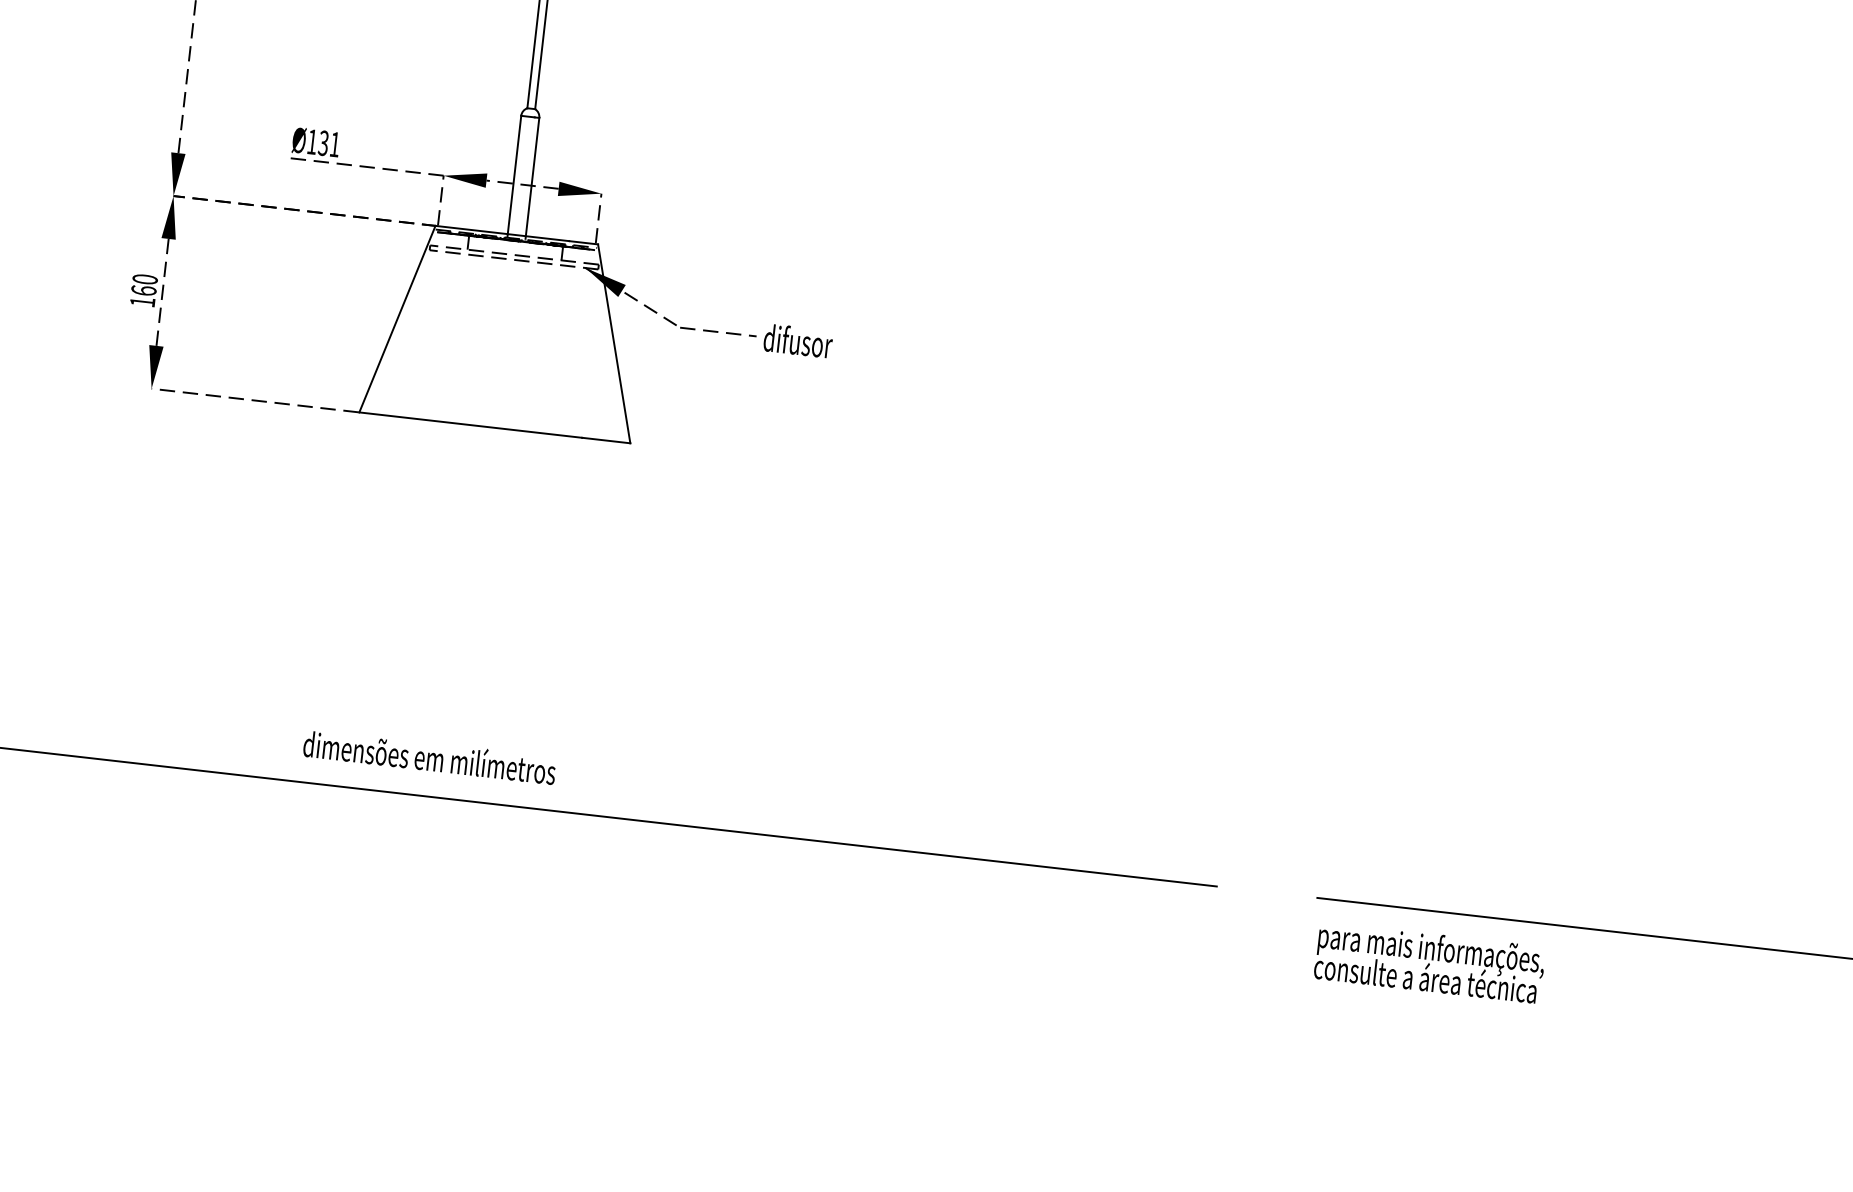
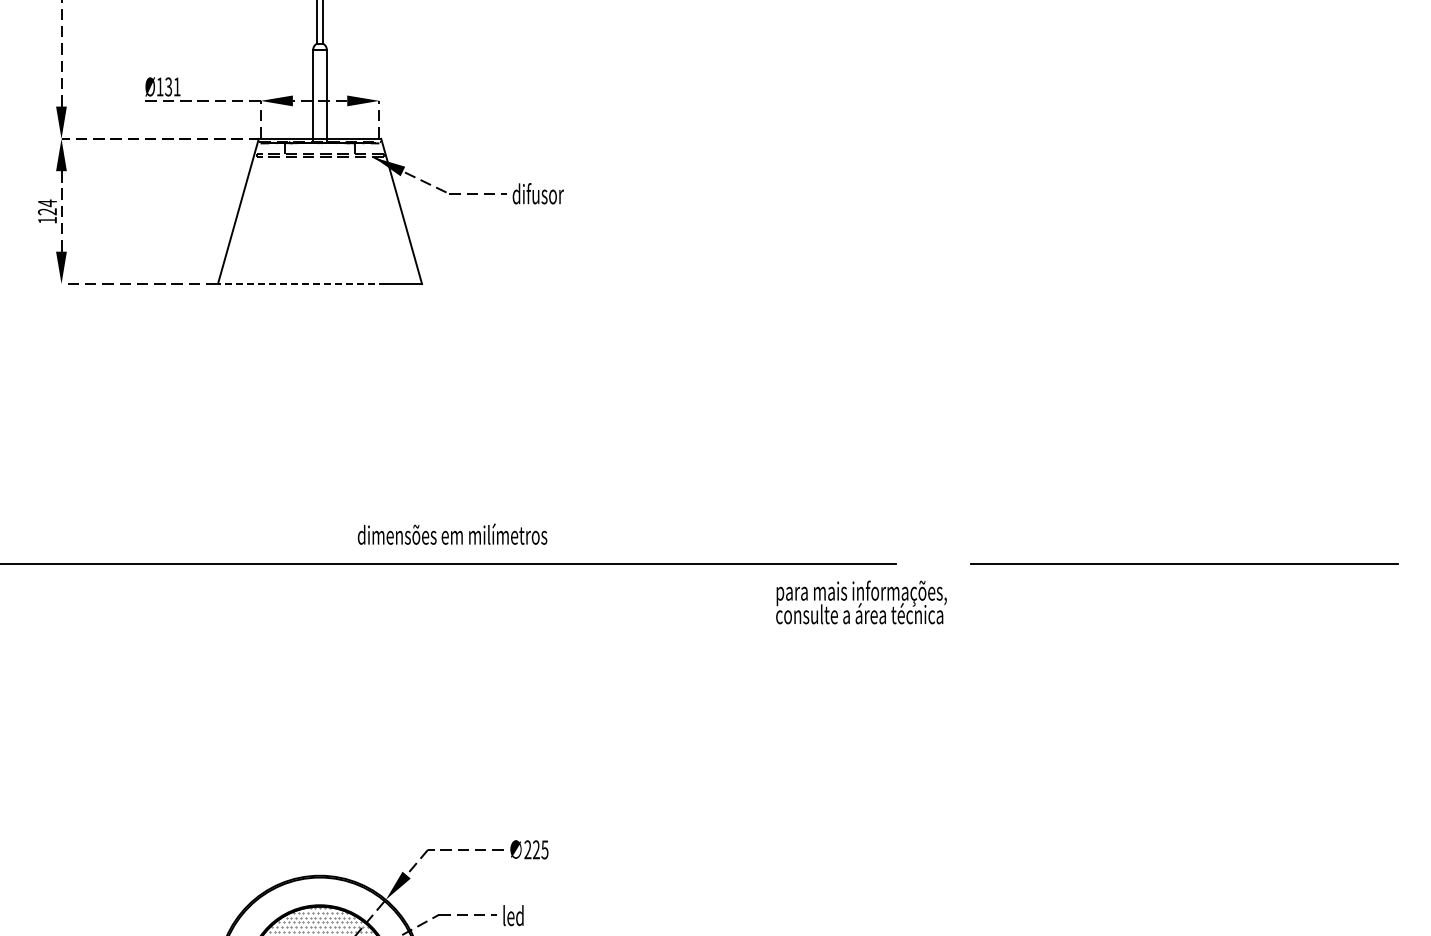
text: (144, 285) -> (47, 207), 160 -> 124
line: (470, 425) -> (301, 284), solid -> dashed
text: (429, 756) -> (452, 533), moved
text: (1429, 962) -> (861, 602), moved

